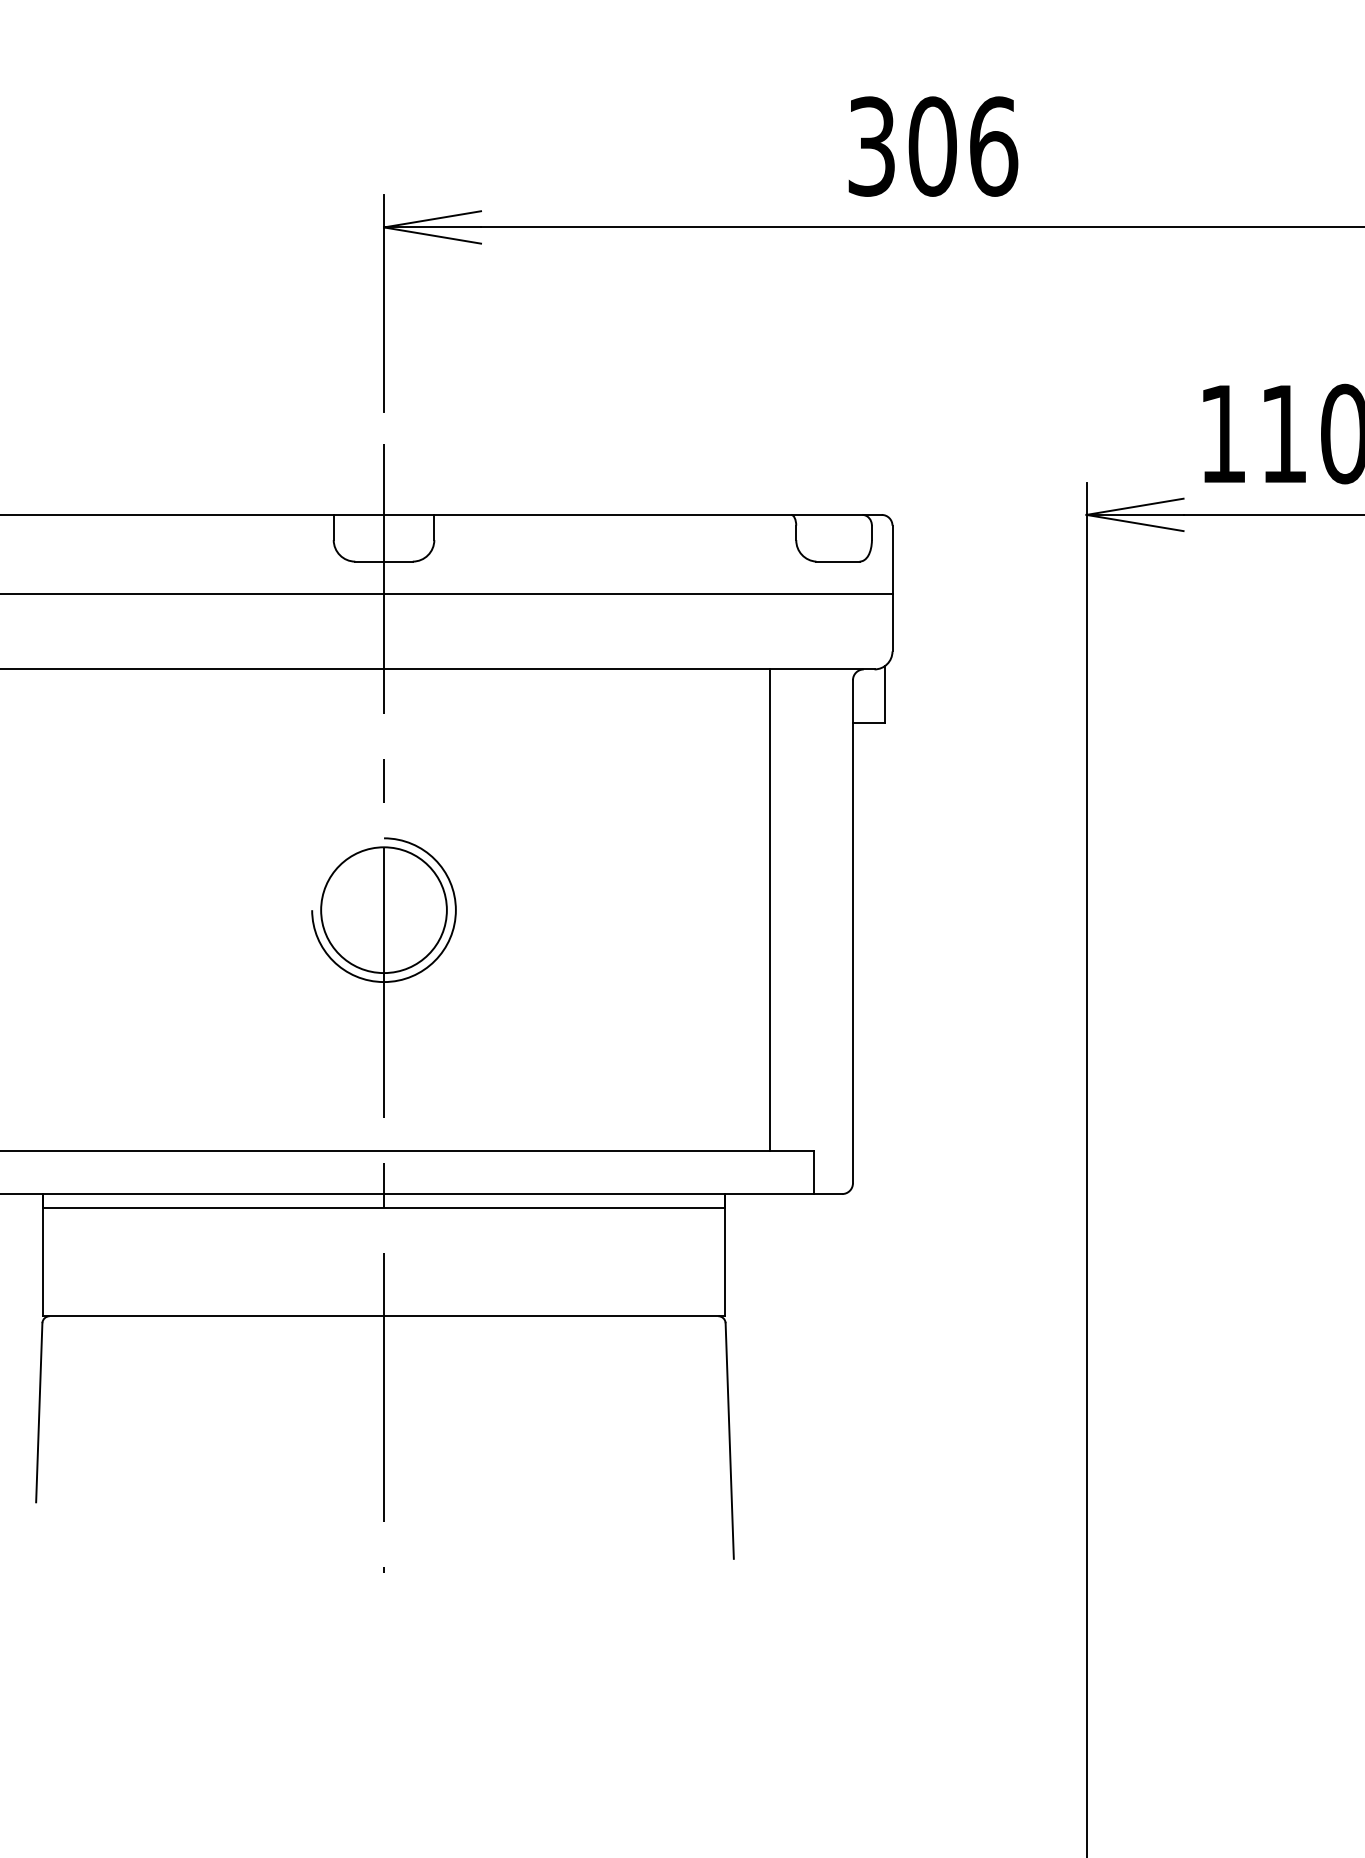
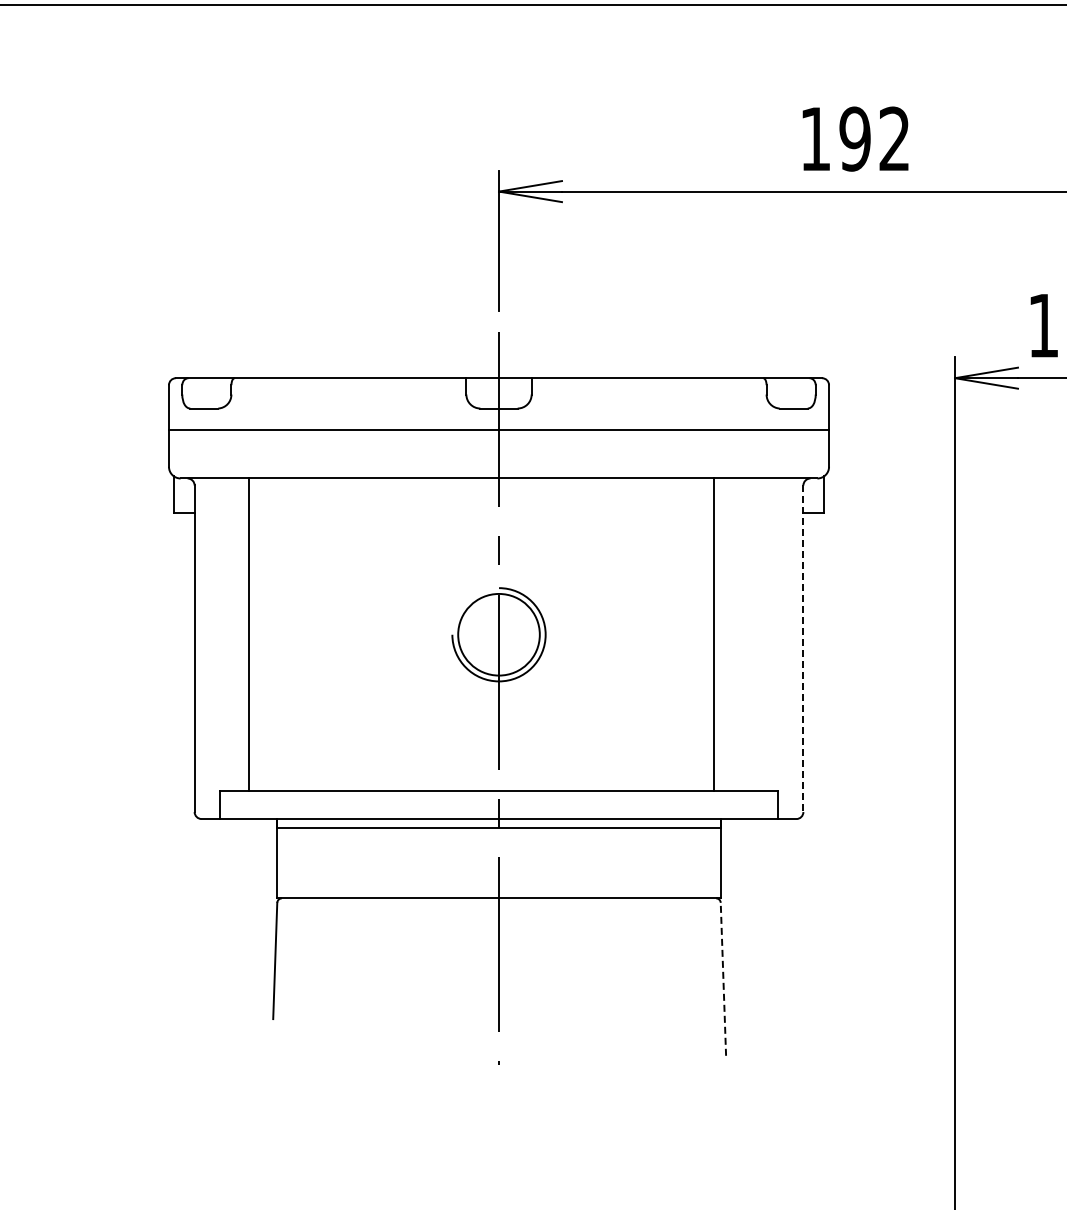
text: (933, 145) -> (855, 138), 306 -> 192
line: (769, 909) -> (713, 634), moved
line: (853, 932) -> (803, 649), solid -> dashed
line: (729, 1441) -> (723, 979), solid -> dashed

